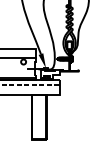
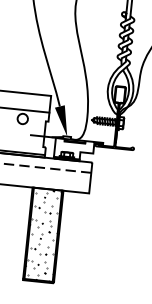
hatch: (38, 117) -> (41, 235), added

